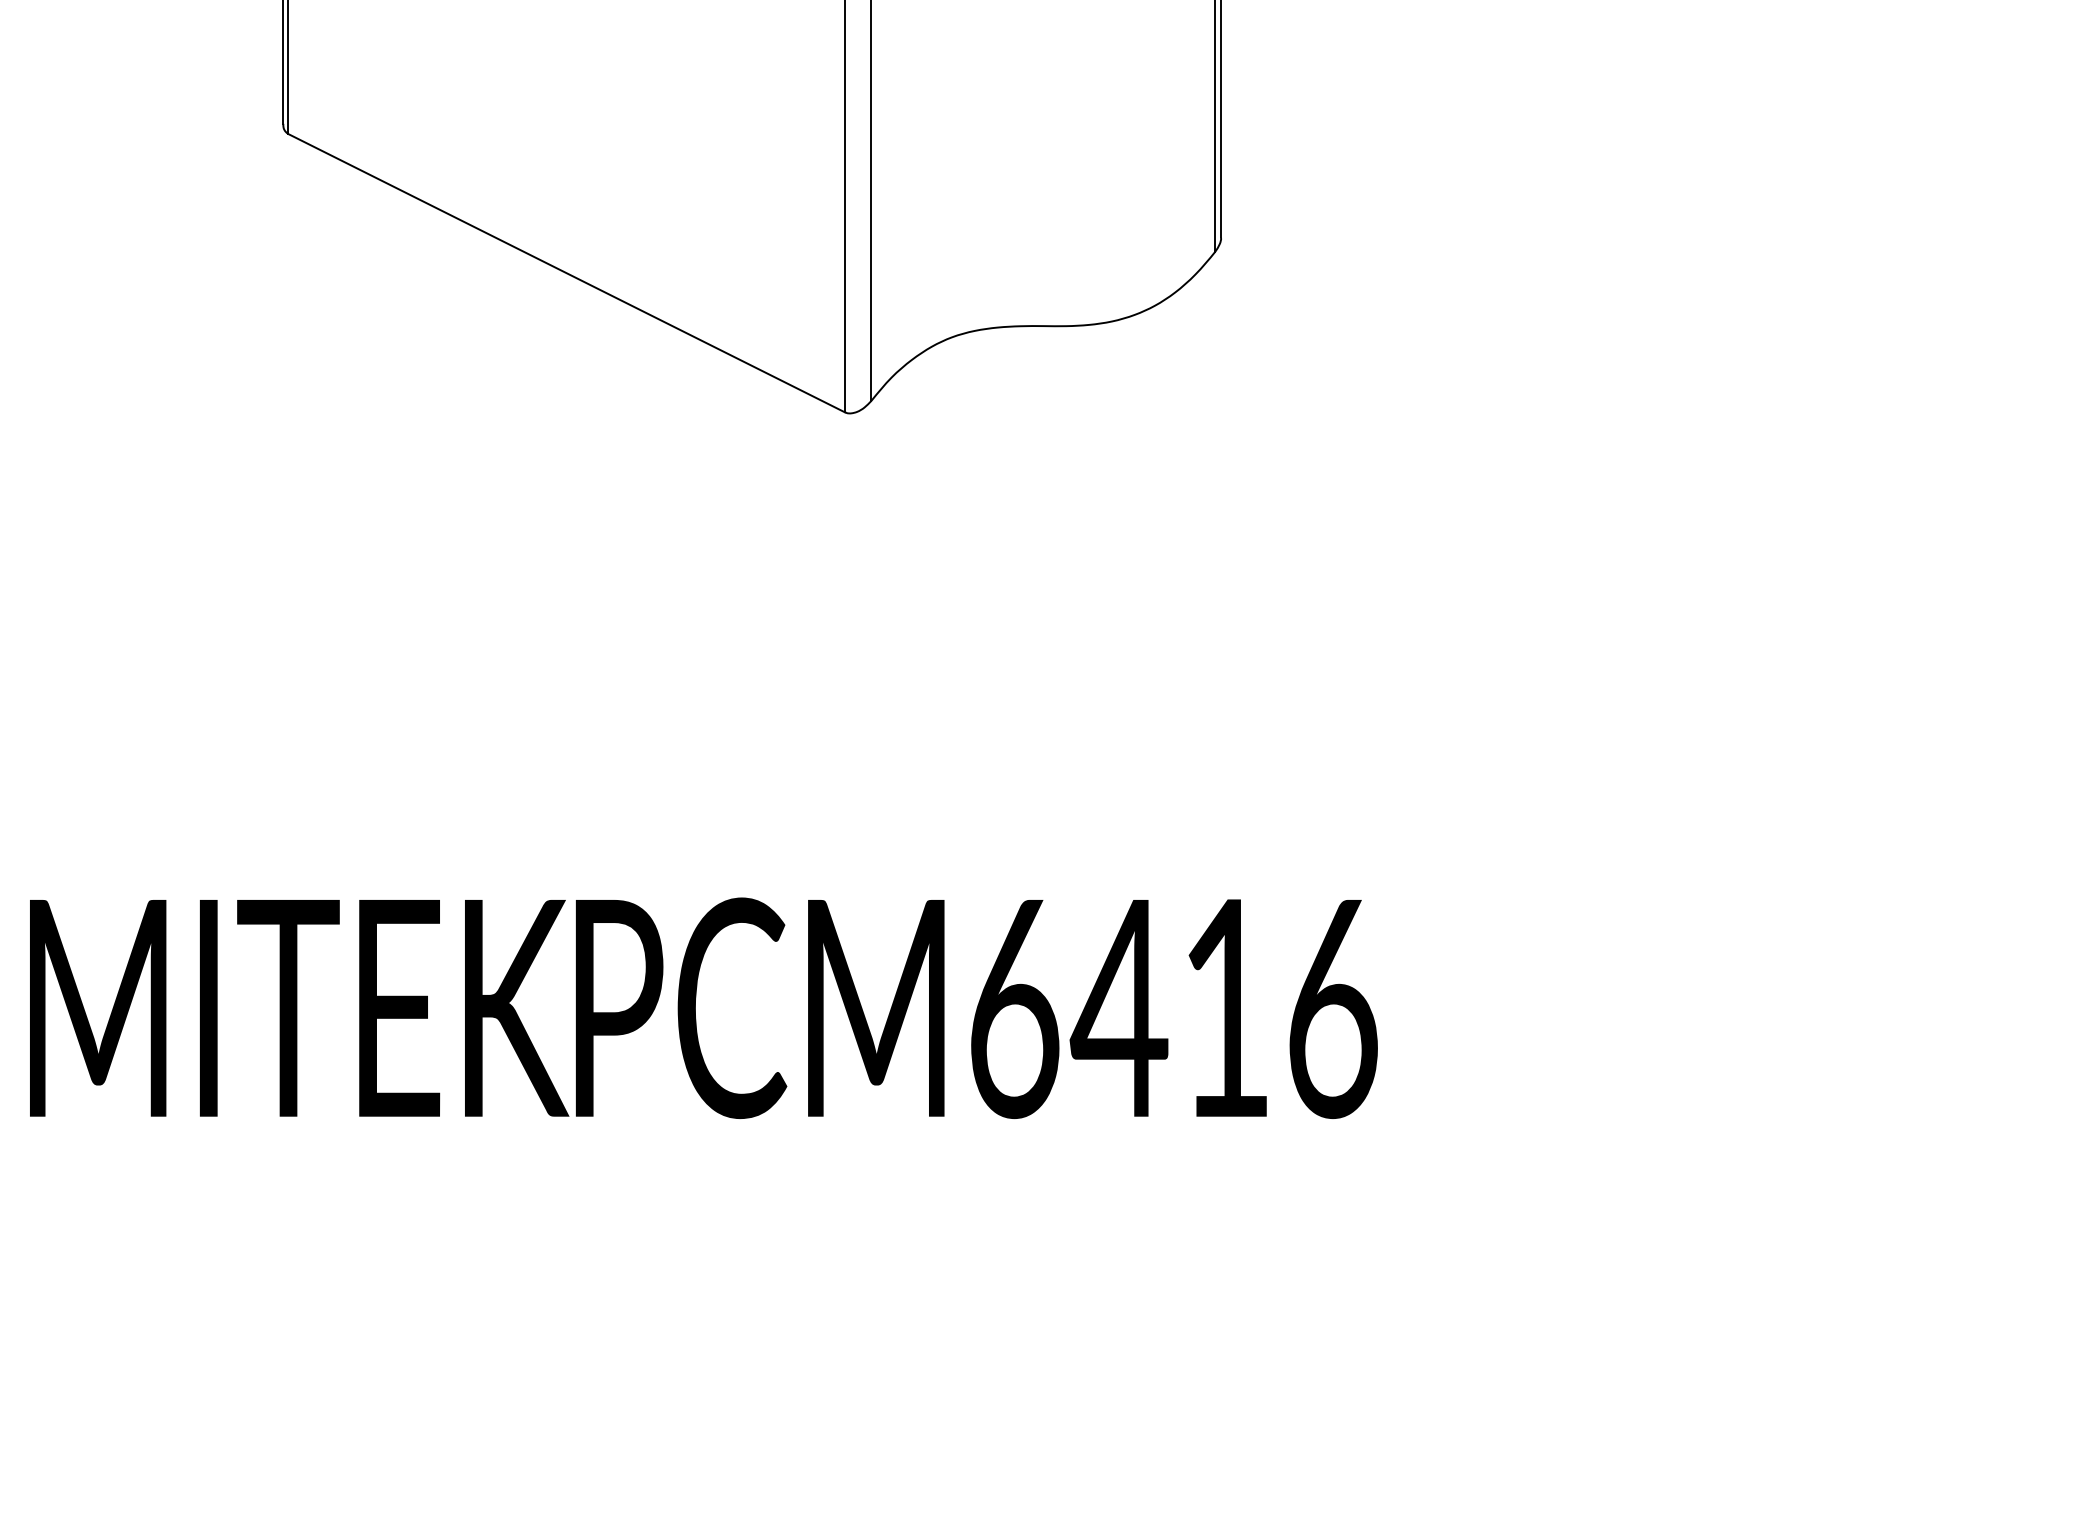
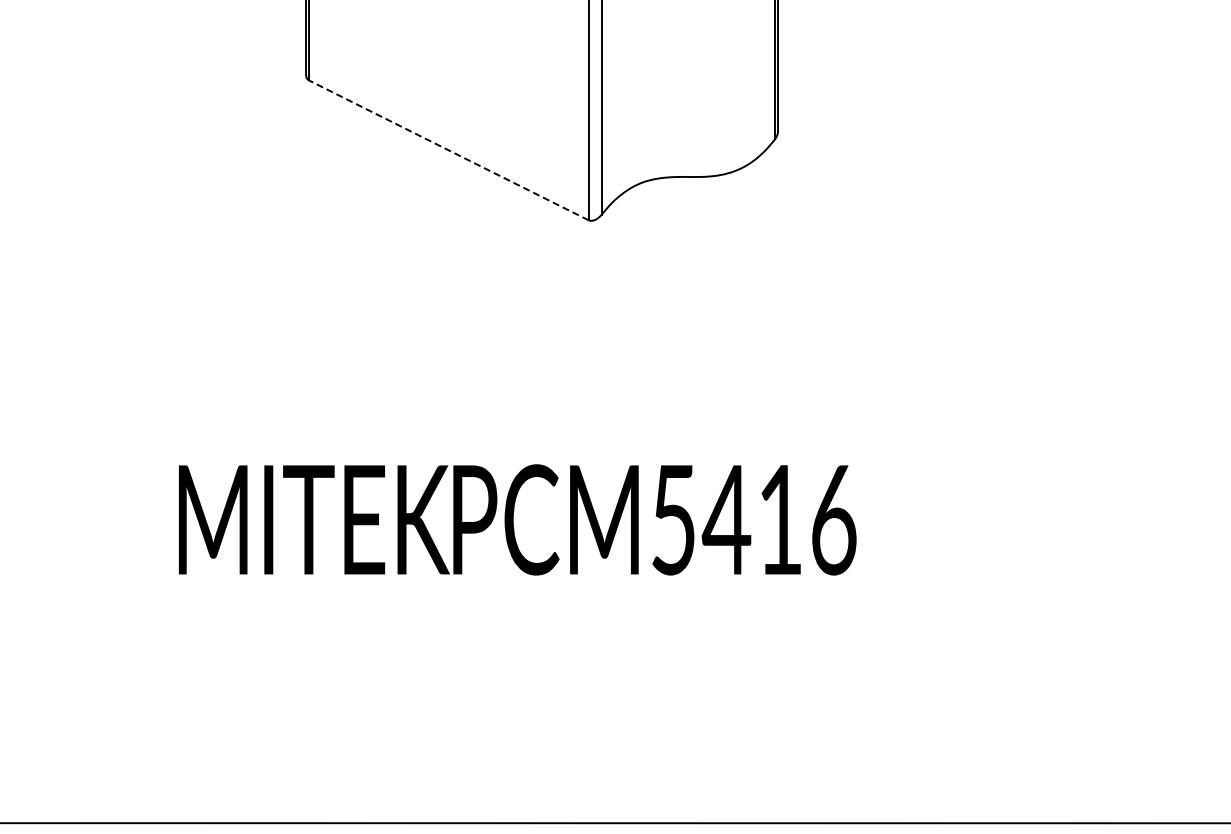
line: (566, 273) -> (448, 150), solid -> dashed
text: (1015, 1009) -> (674, 520), PCM6416 -> PCM5416

